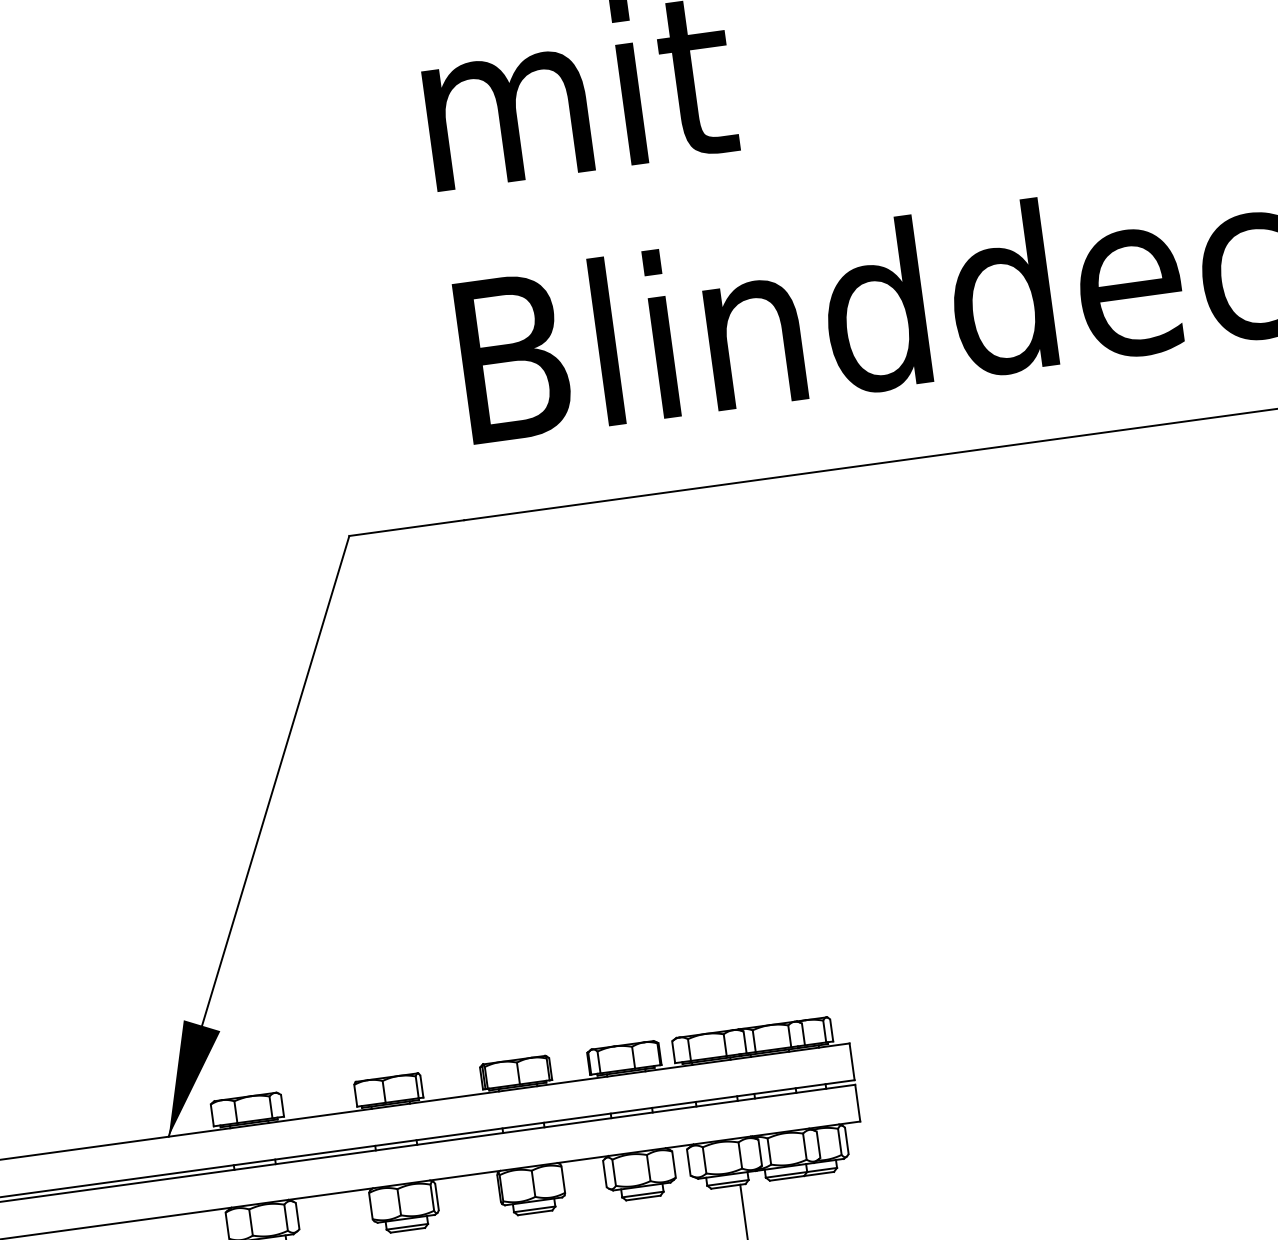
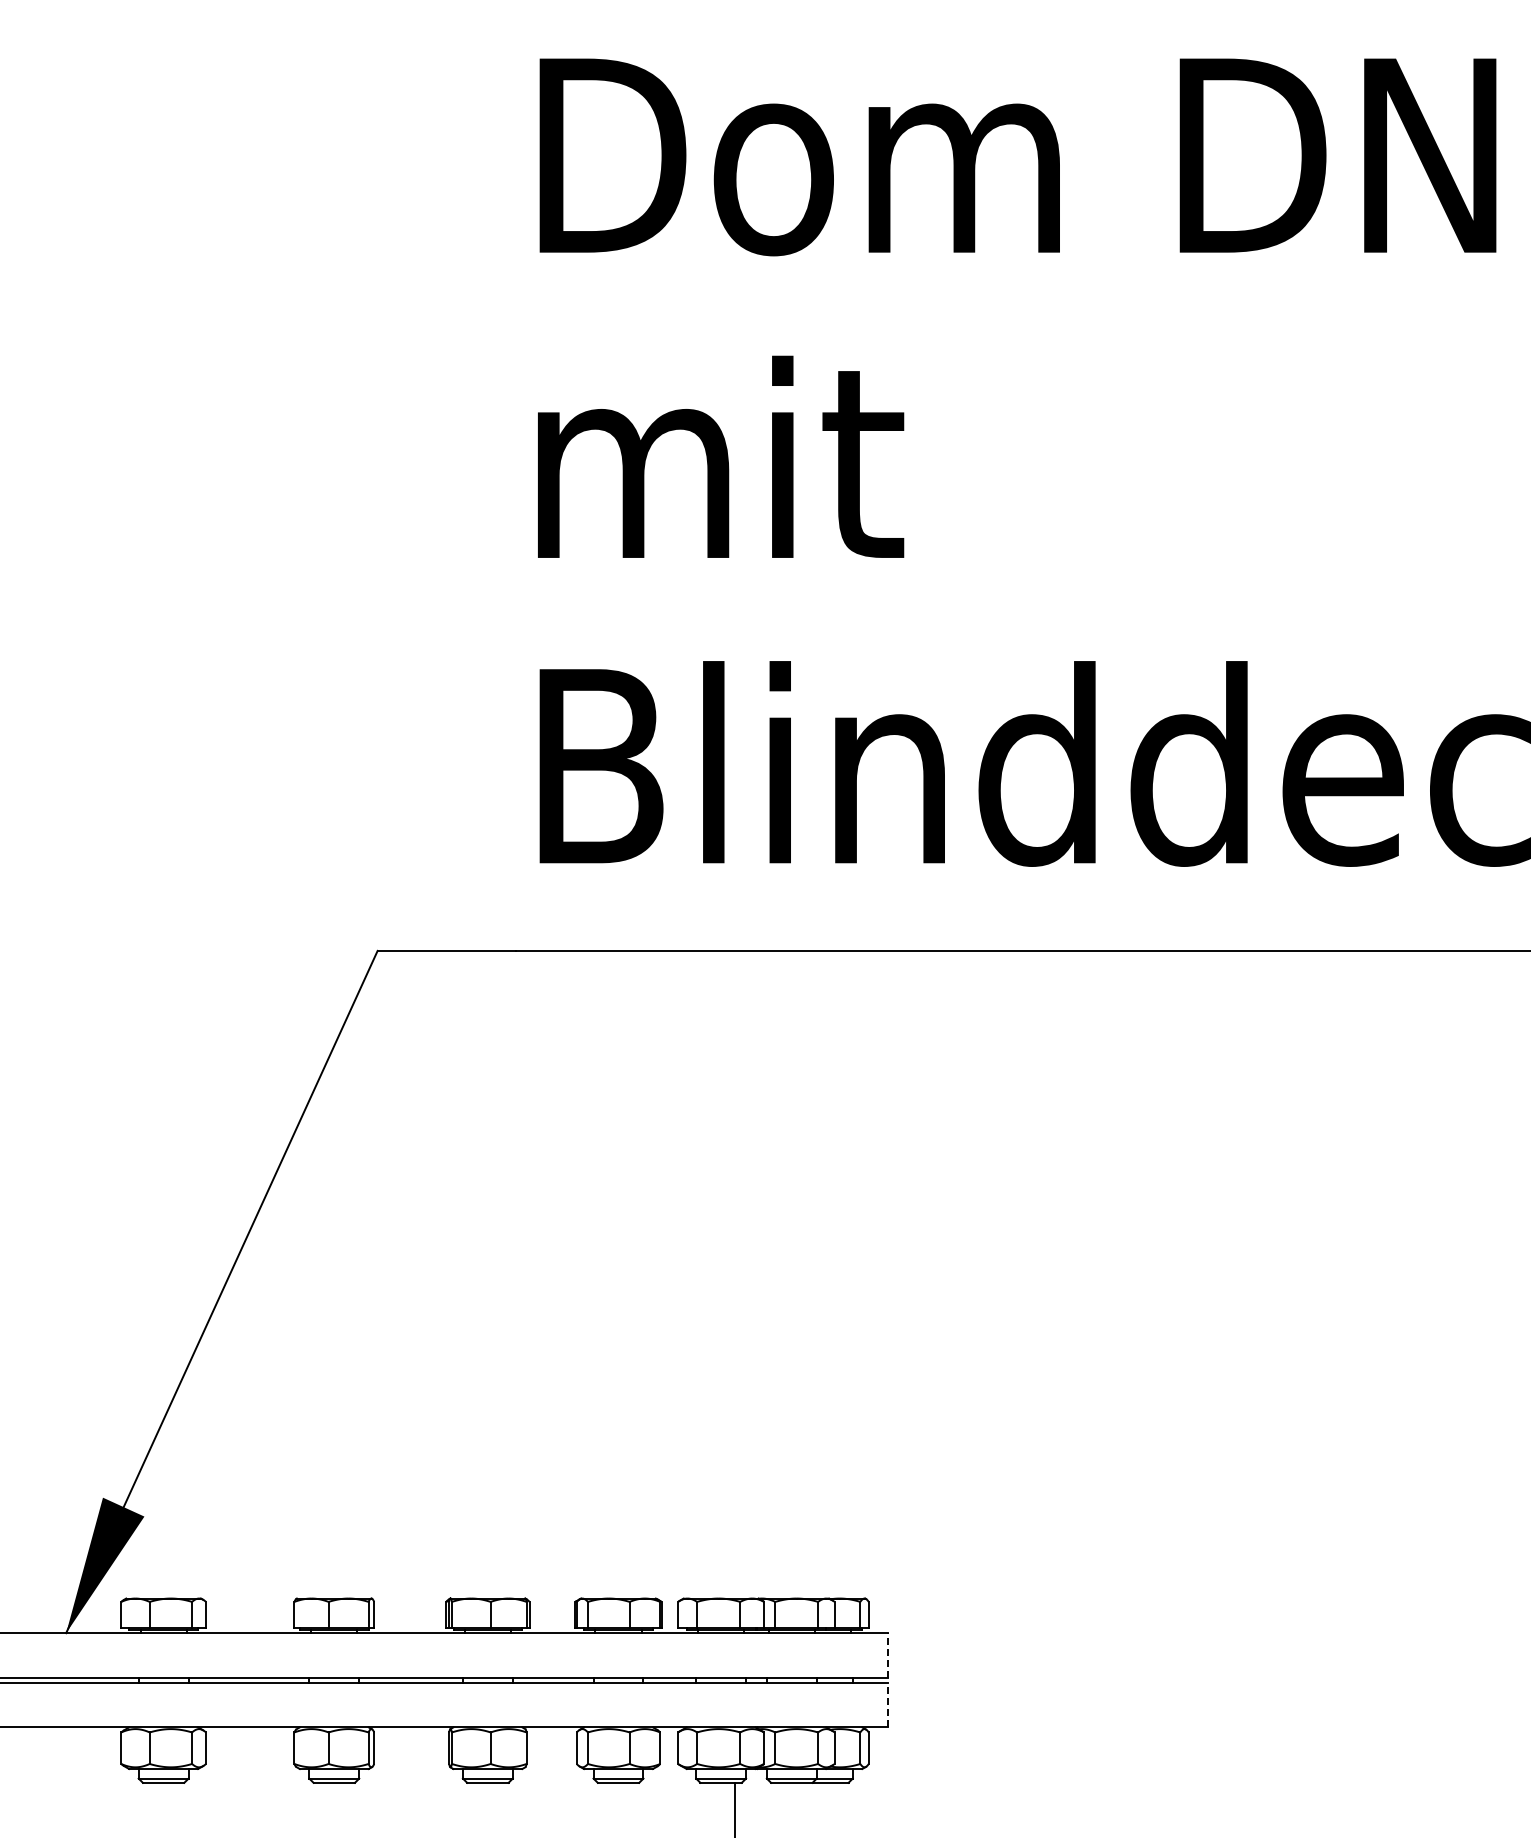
line: (851, 1061) -> (887, 1654), solid -> dashed
line: (857, 1102) -> (887, 1704), solid -> dashed

